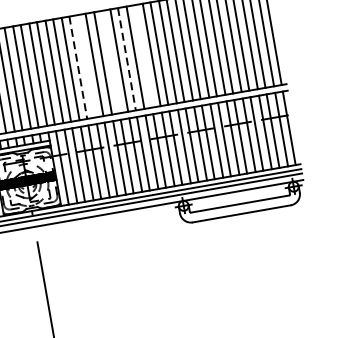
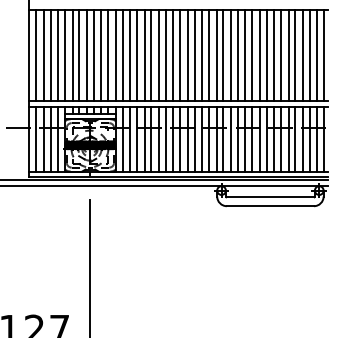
line: (143, 56) -> (209, 55), added
line: (126, 60) -> (194, 56), dashed -> solid
line: (110, 61) -> (180, 55), added
line: (87, 66) -> (159, 55), added
line: (78, 68) -> (151, 56), dashed -> solid

